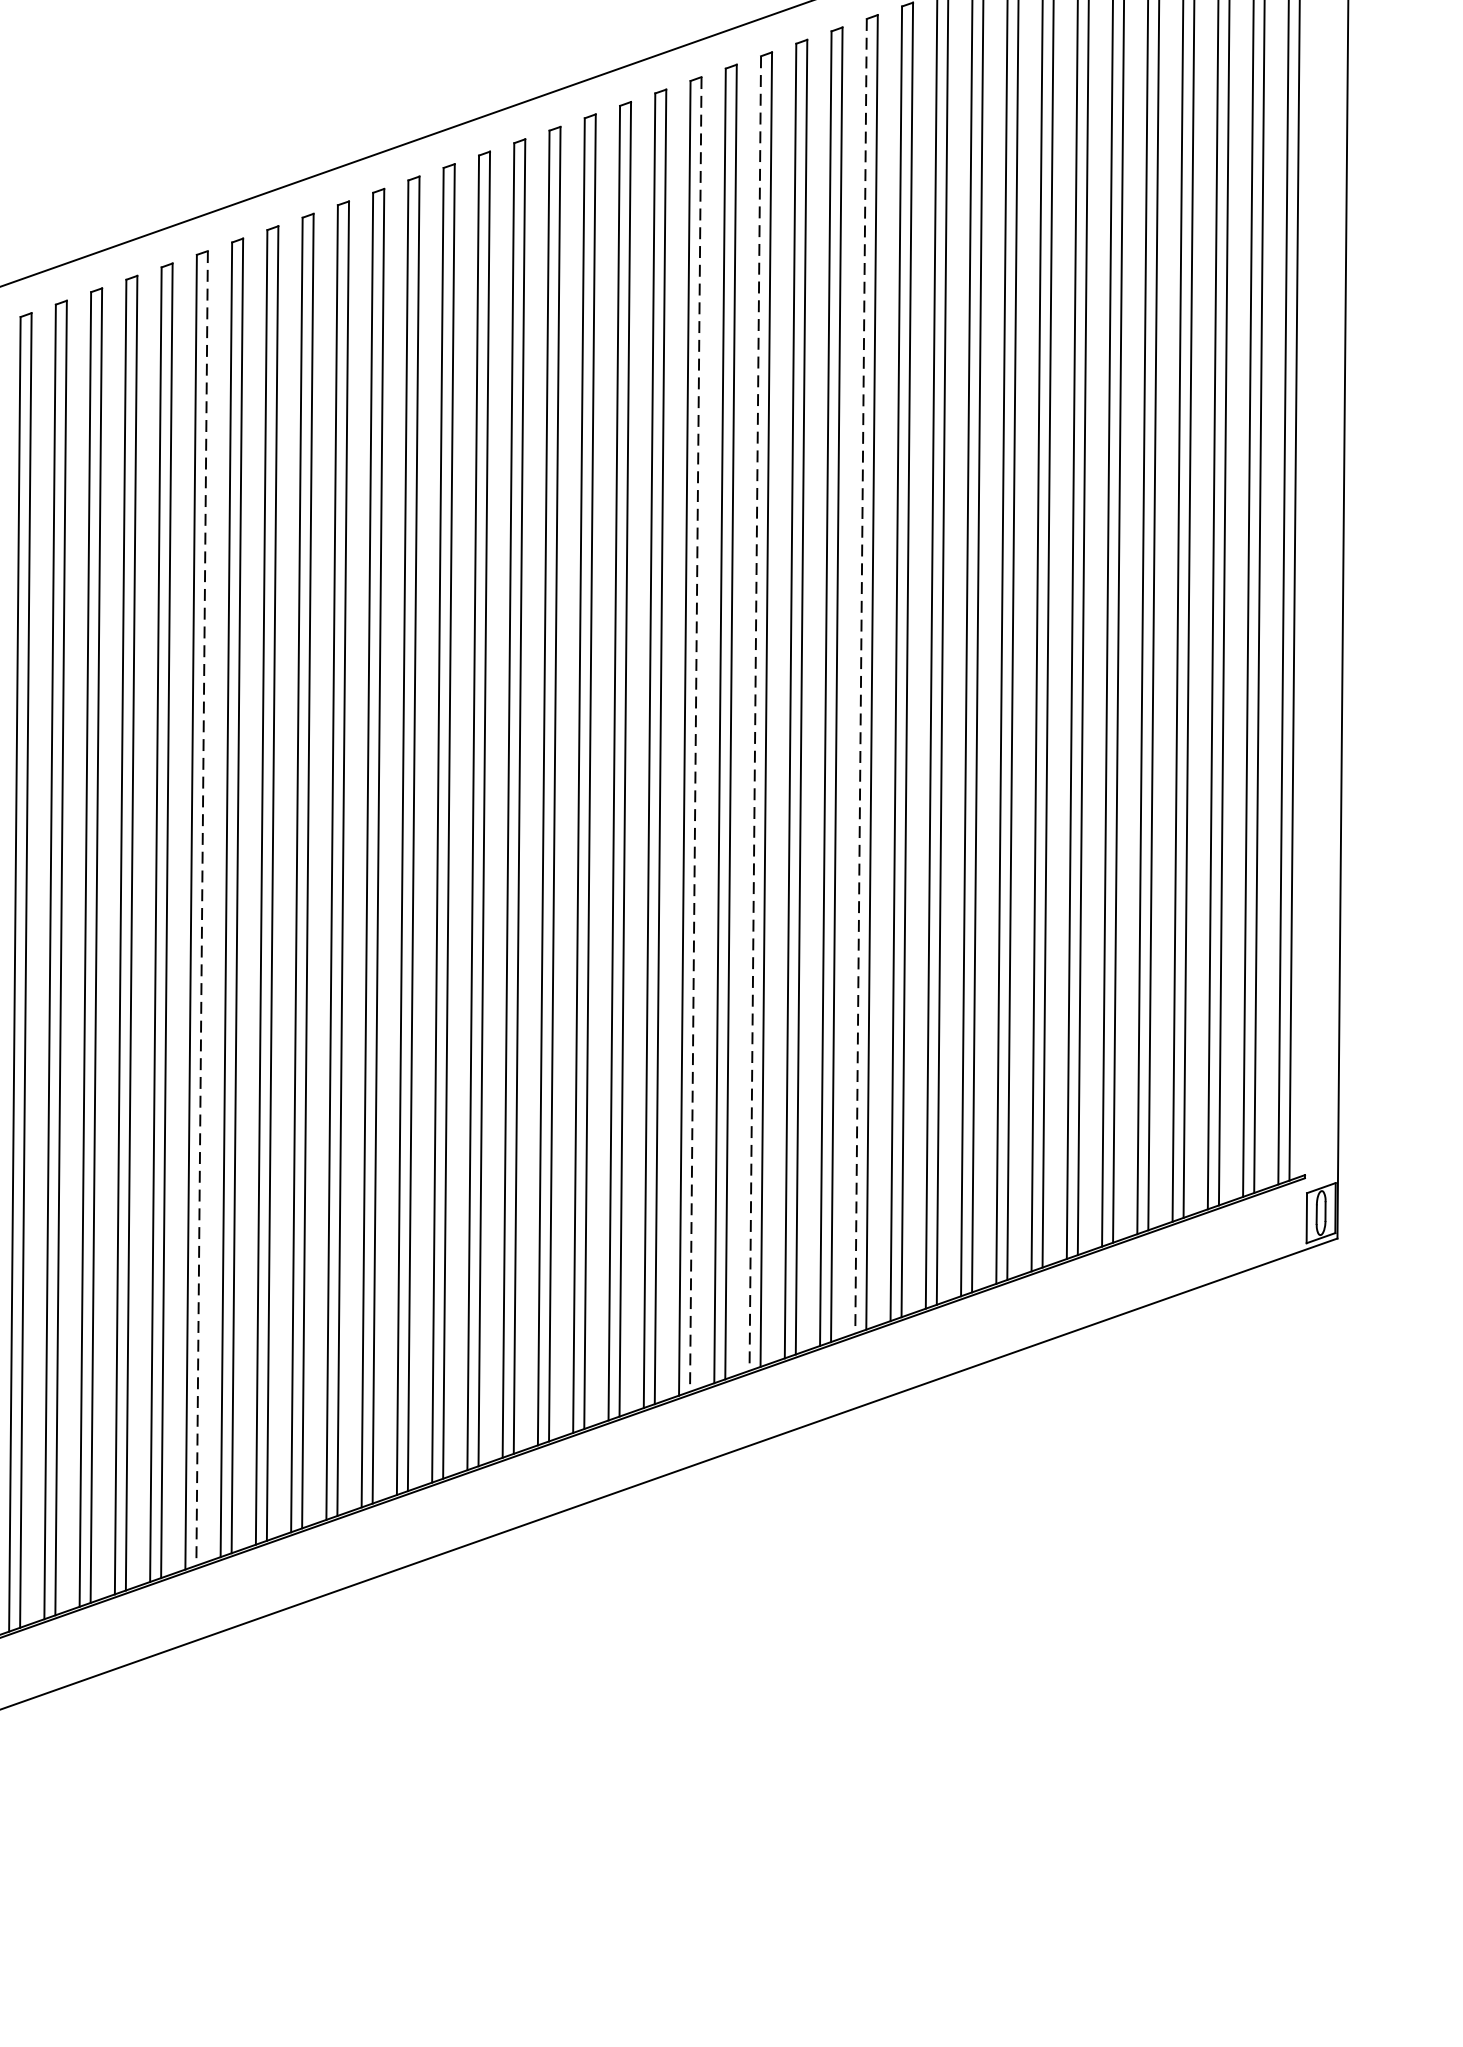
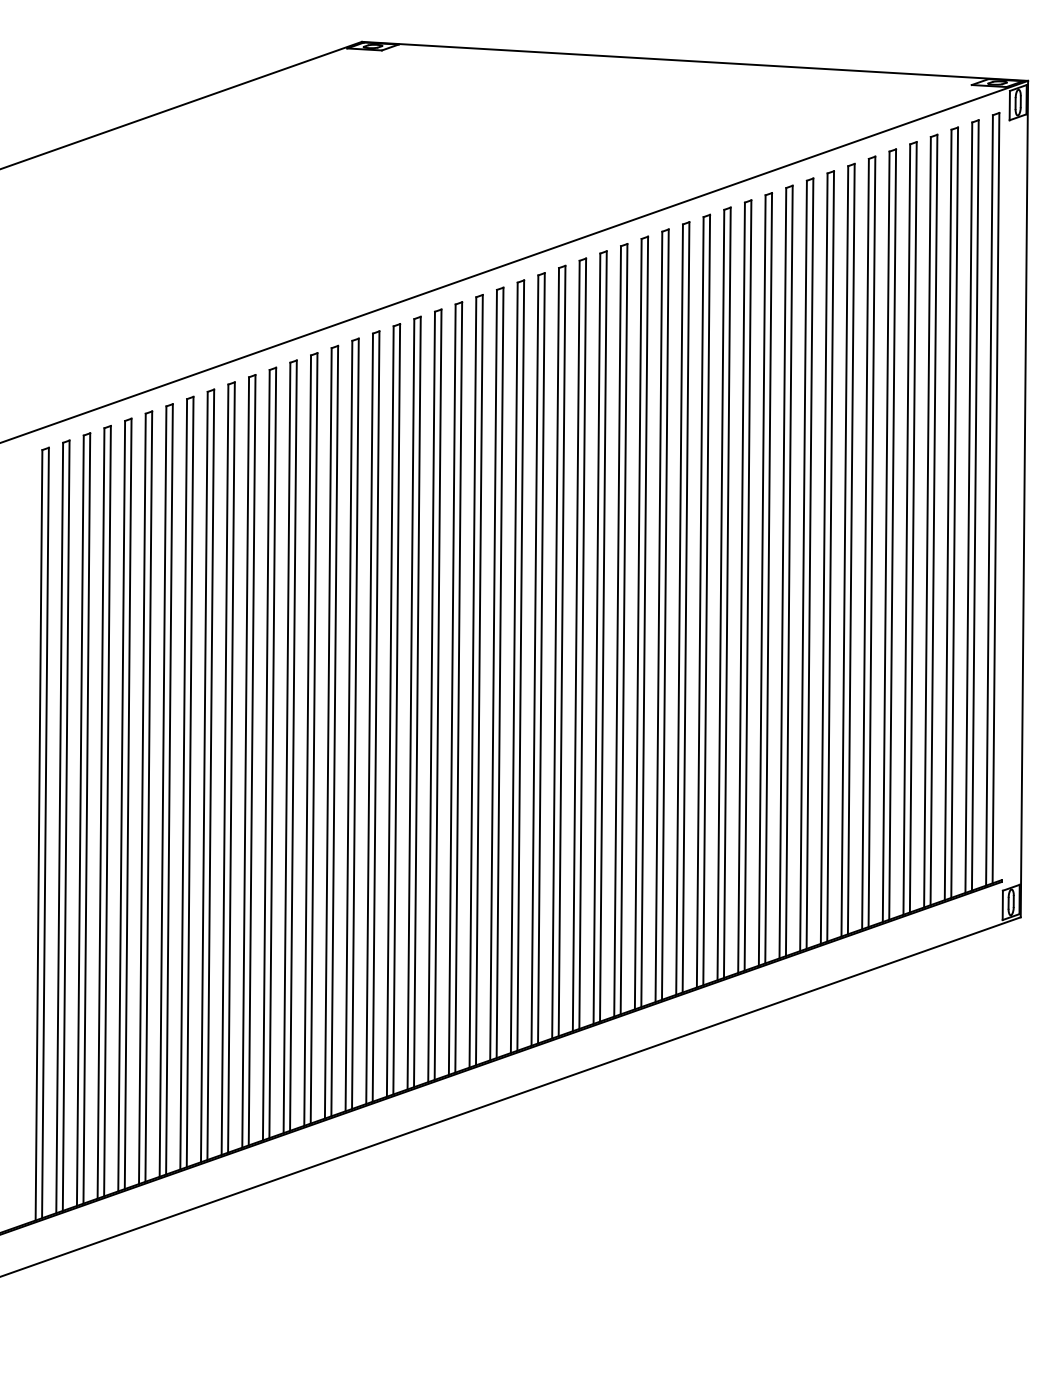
line: (860, 677) -> (741, 588), dashed -> solid
line: (755, 714) -> (679, 610), dashed -> solid
line: (695, 735) -> (644, 622), dashed -> solid
line: (202, 909) -> (355, 724), dashed -> solid

